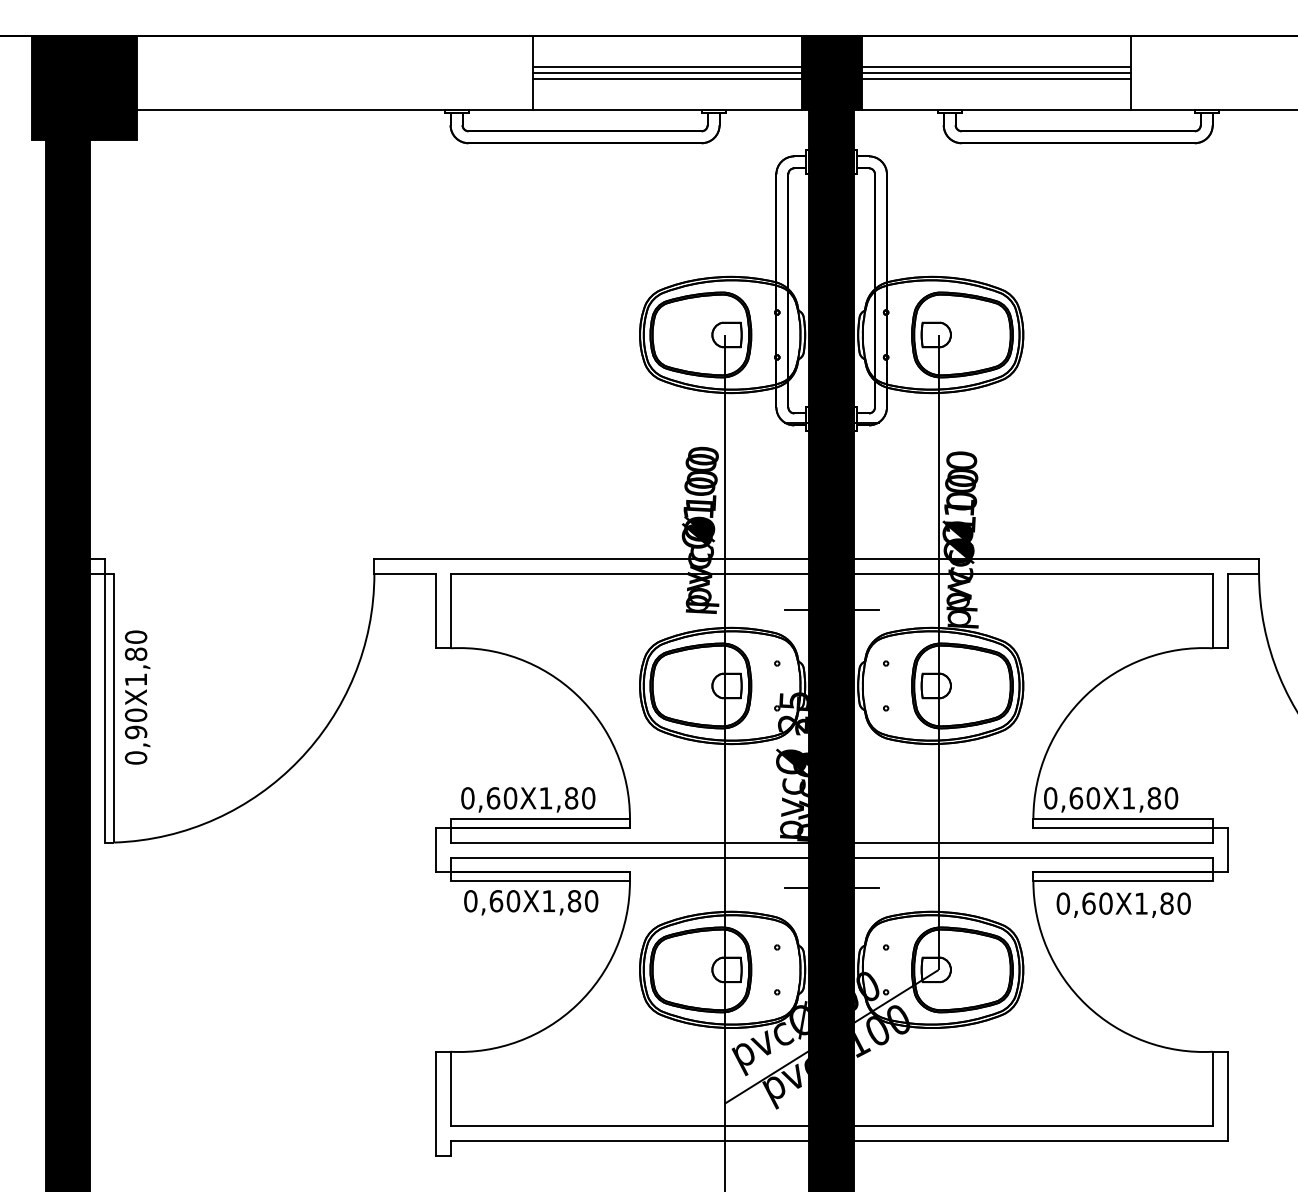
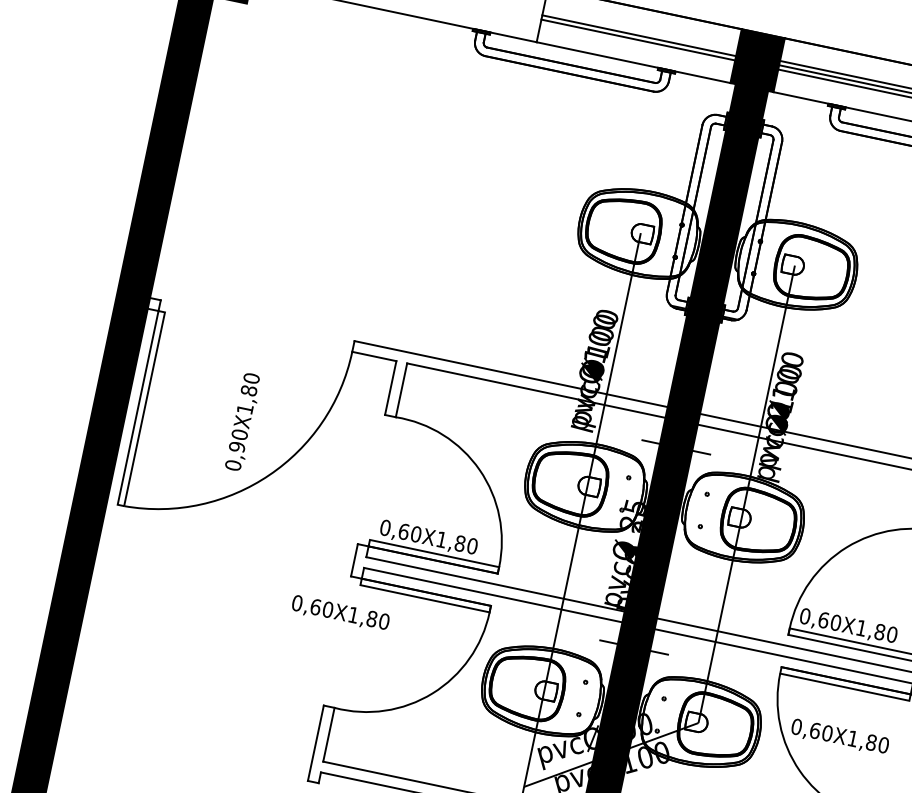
line: (666, 67) -> (639, 31), removed
text: (137, 697) -> (243, 422), moved
text: (531, 902) -> (340, 613), moved
text: (1123, 904) -> (839, 736), moved

